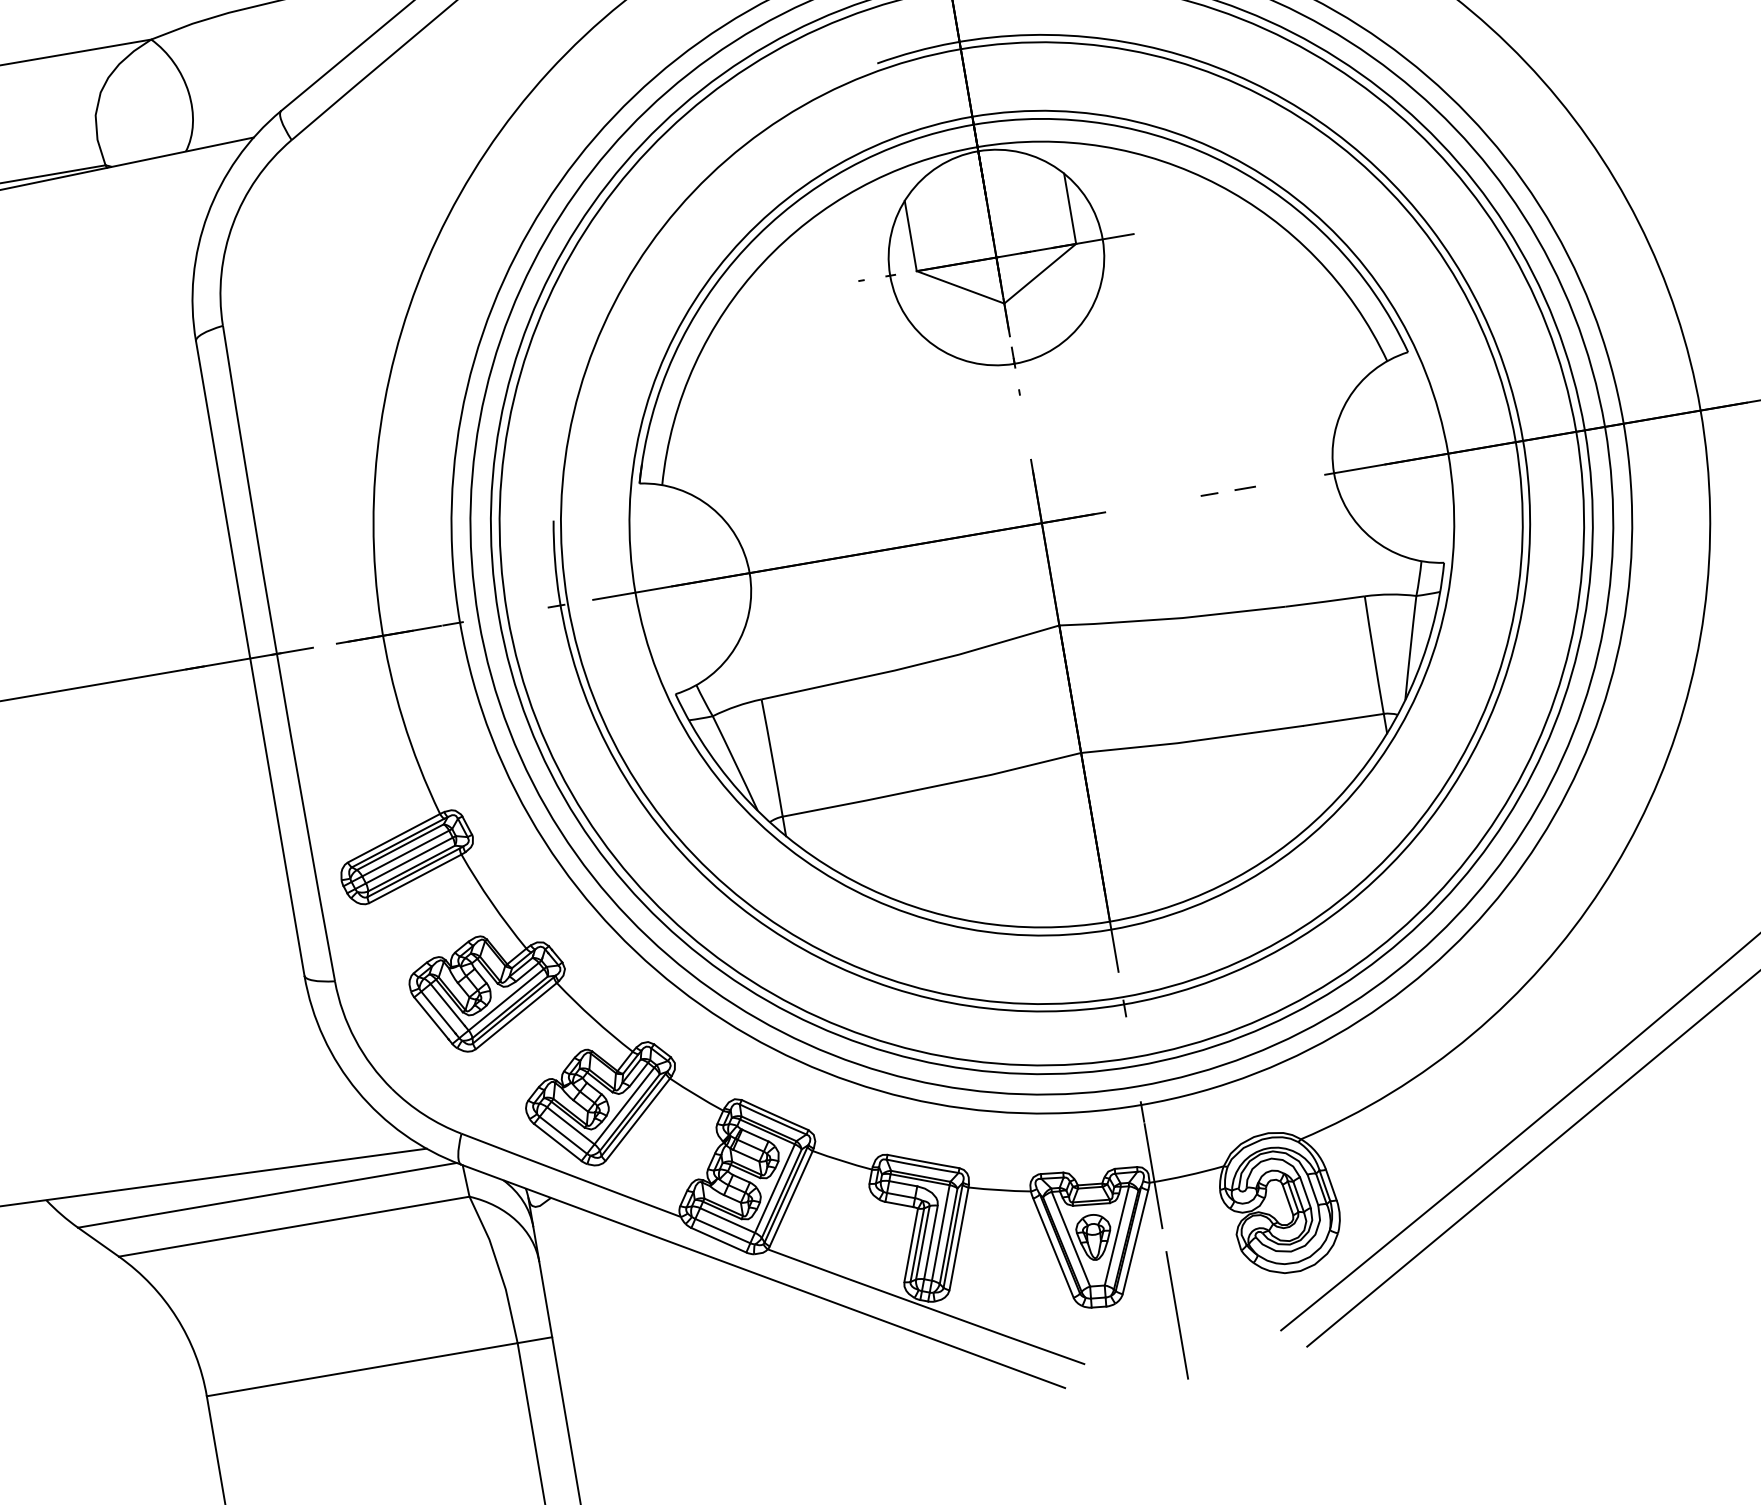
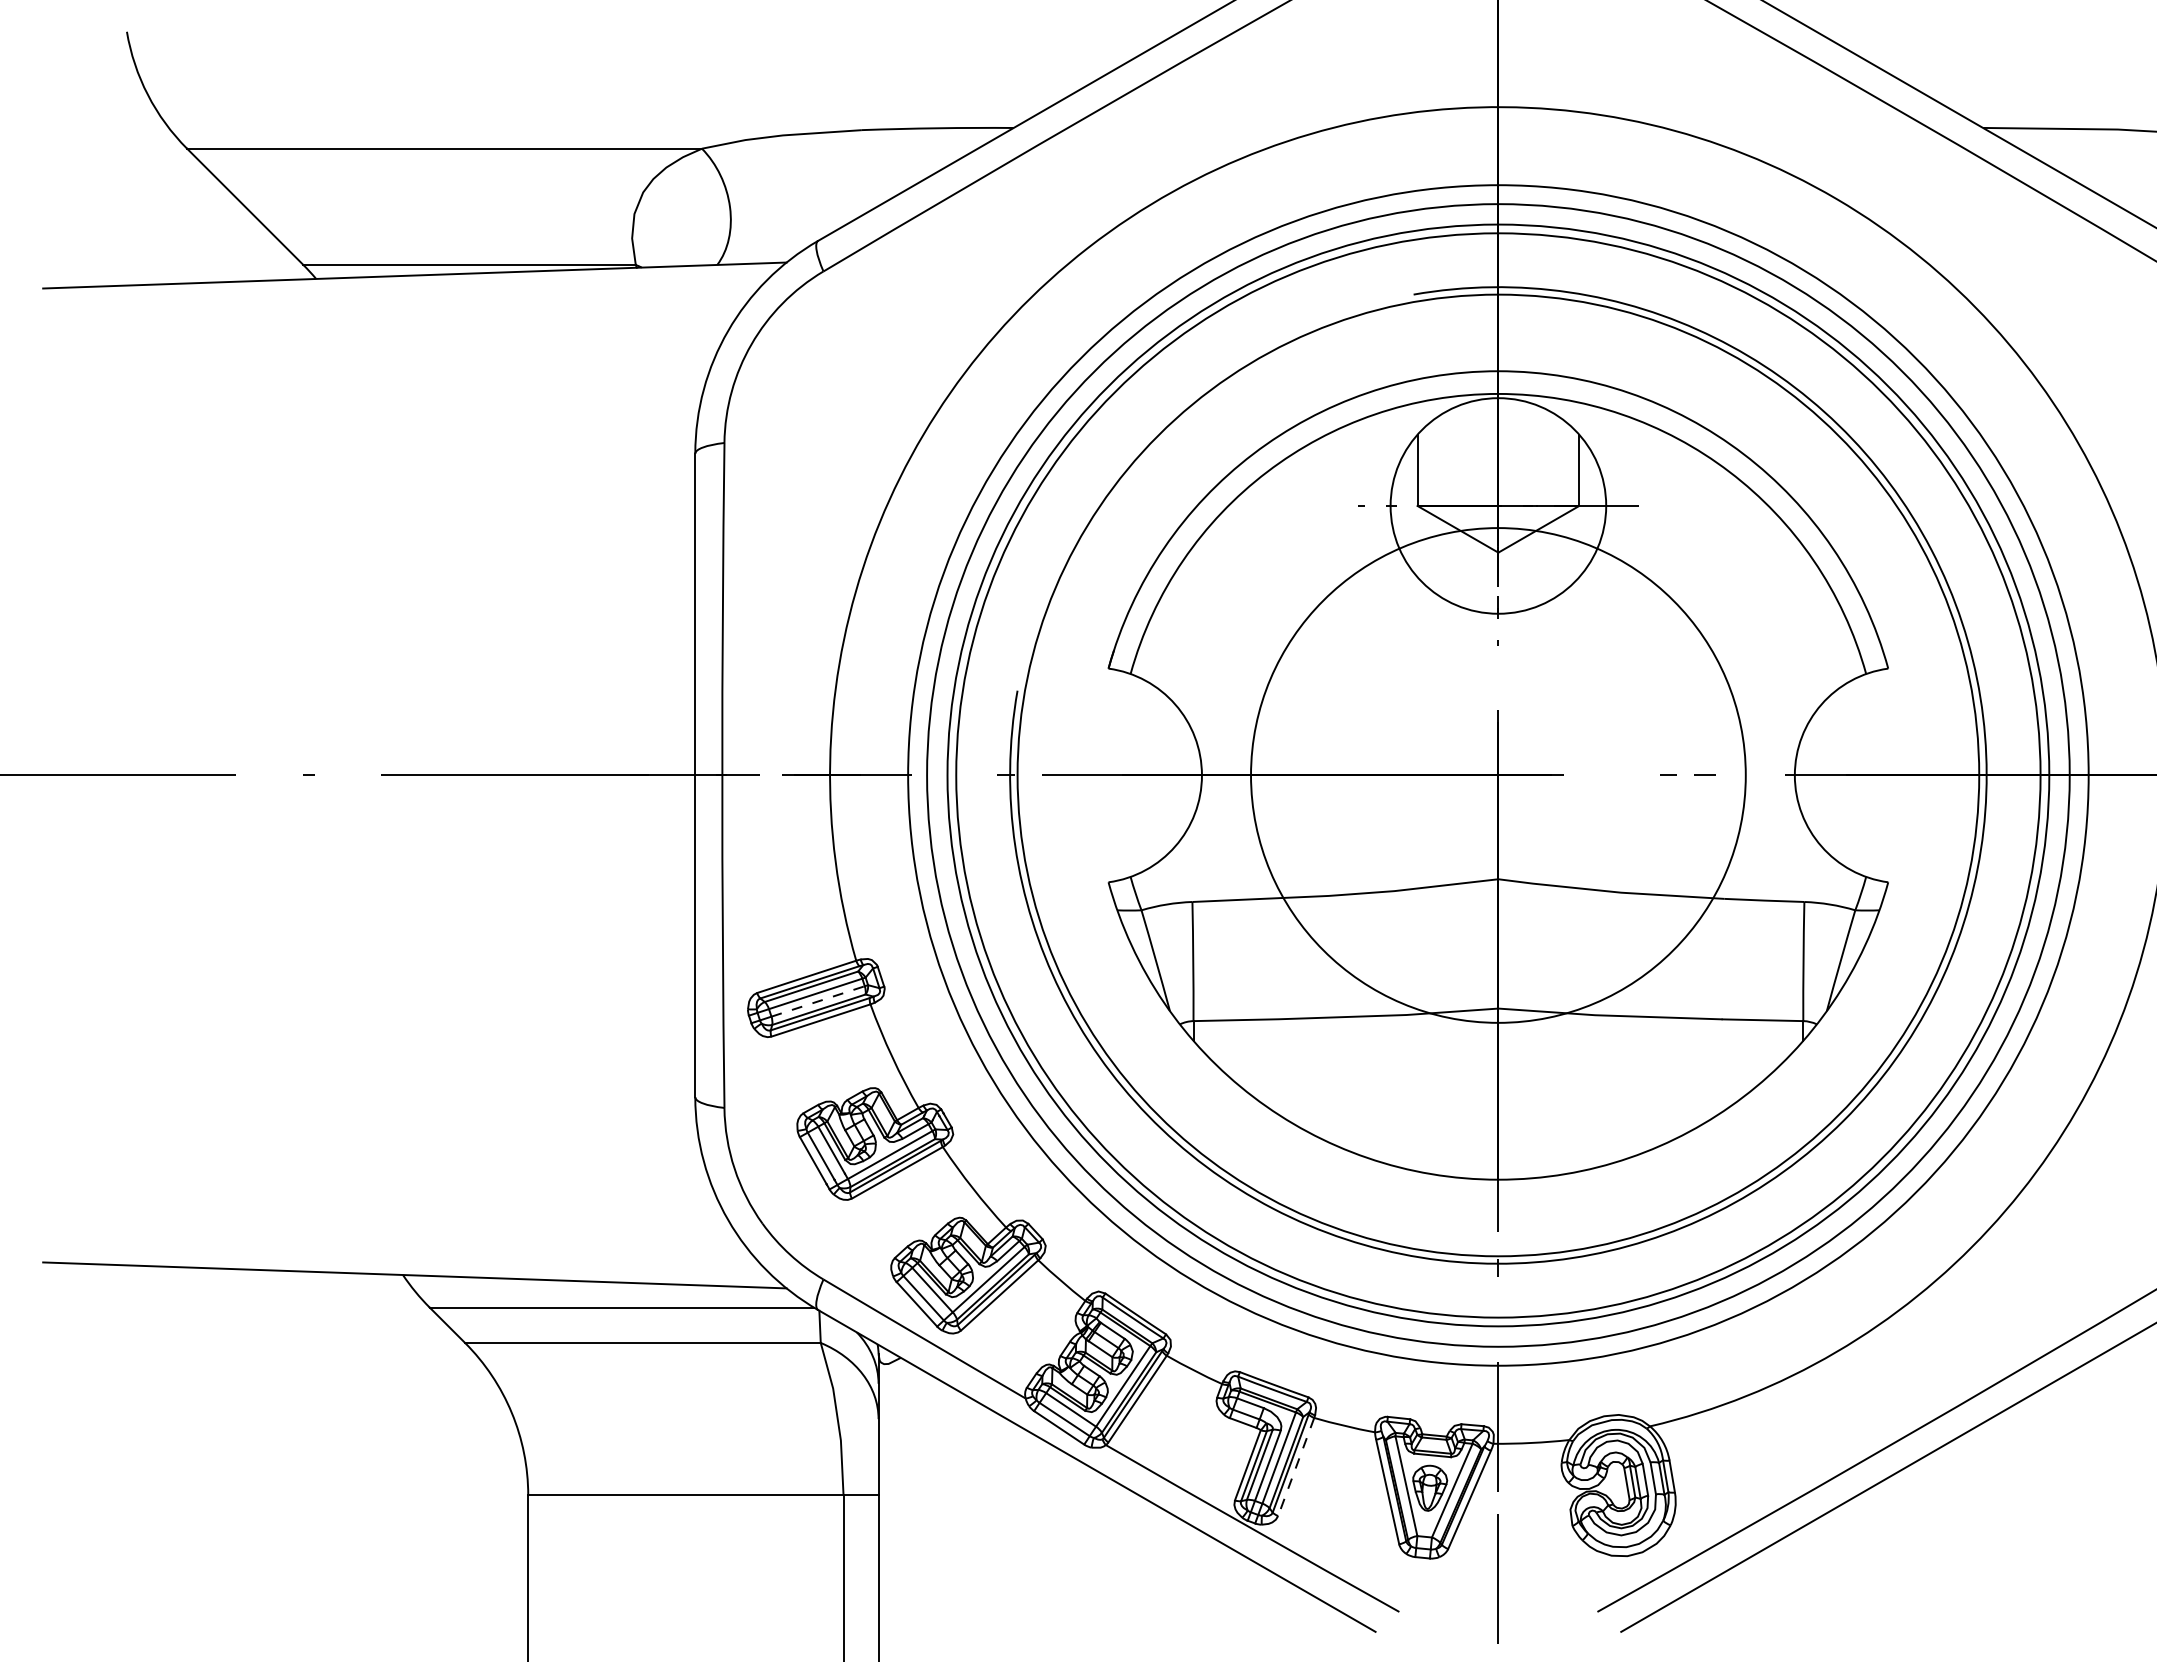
circle: (1041, 523) -> (1498, 775), size x0.6
line: (409, 860) -> (818, 1001), solid -> dashed
line: (959, 1239) -> (1296, 1467), solid -> dashed

